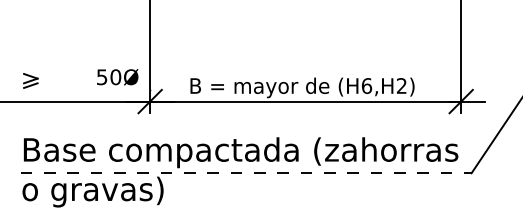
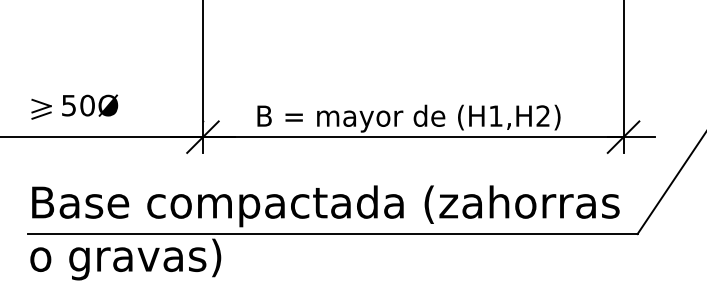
text: (117, 77) -> (89, 105), moved
text: (366, 85) -> (495, 115), (H6,H2) -> (H1,H2)
line: (246, 173) -> (333, 234), dashed -> solid

